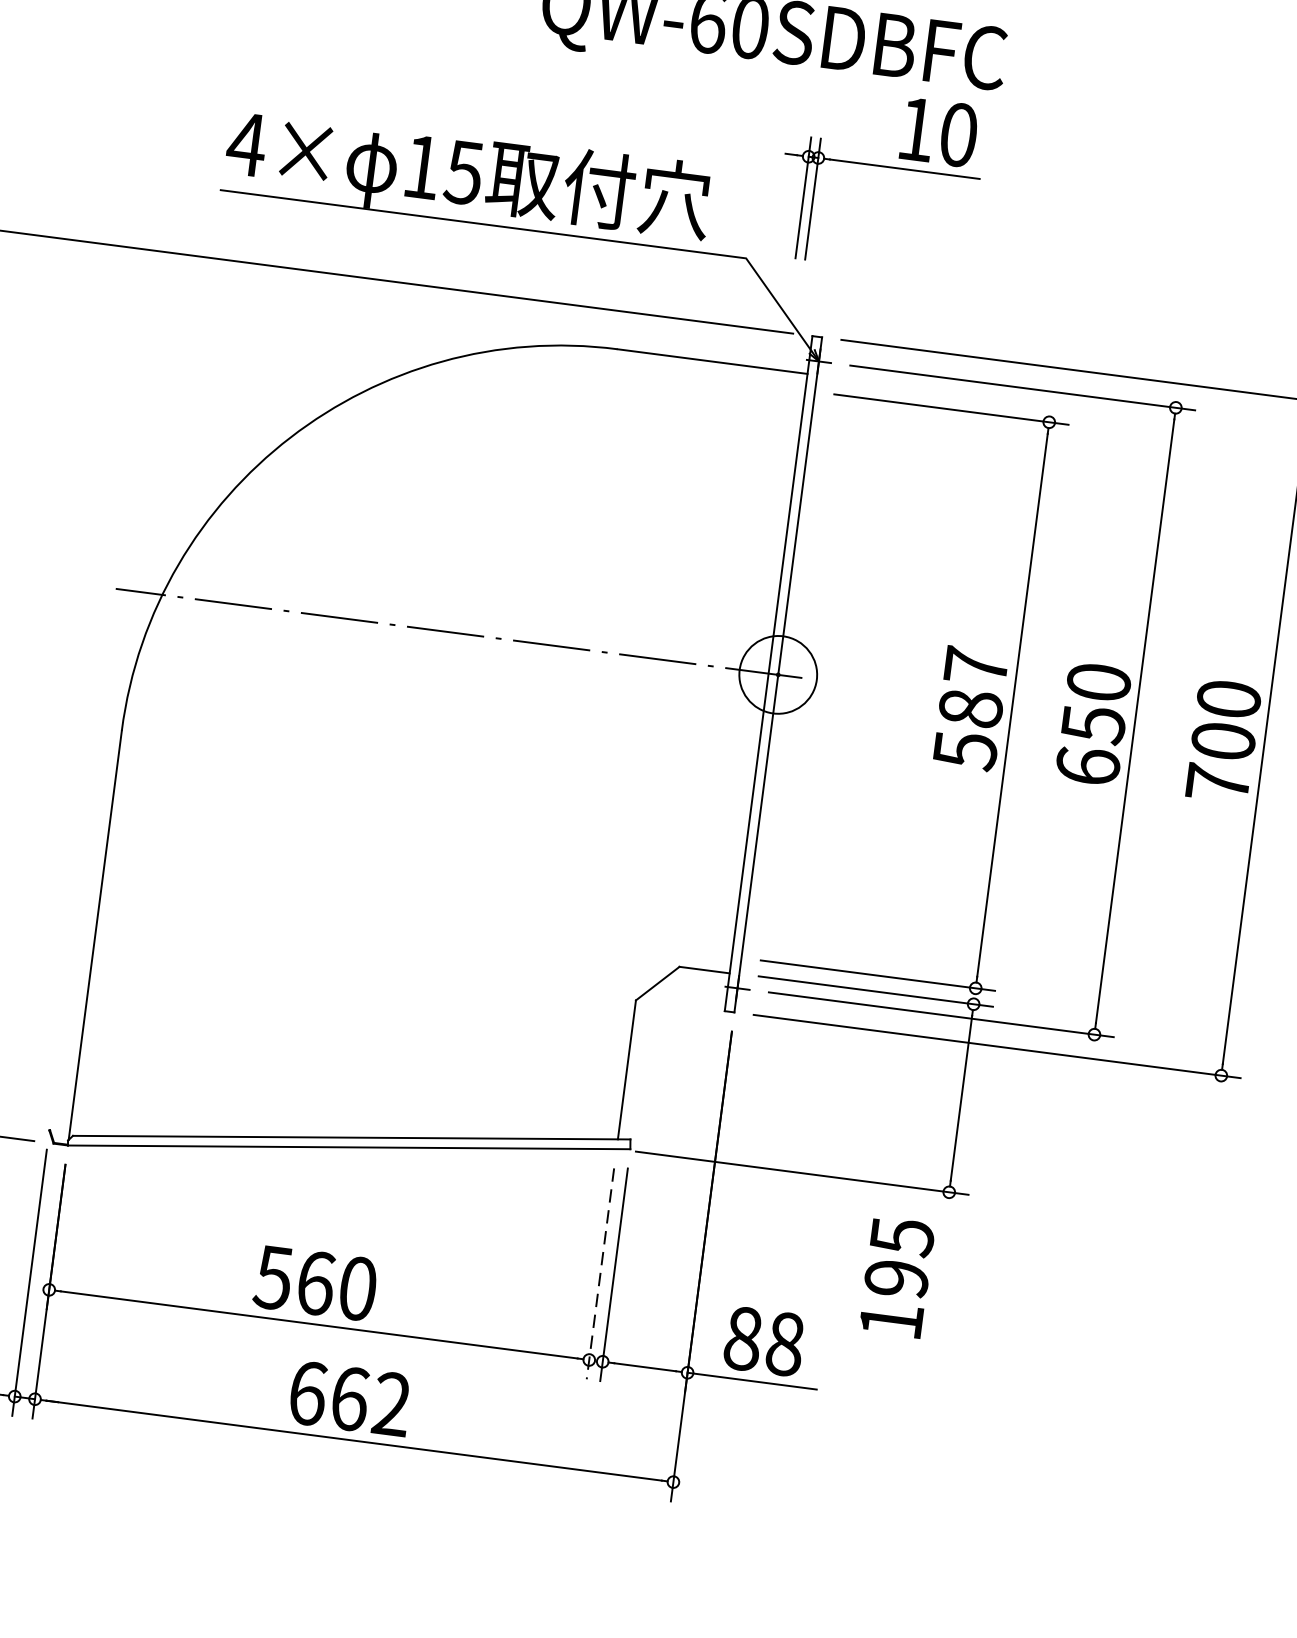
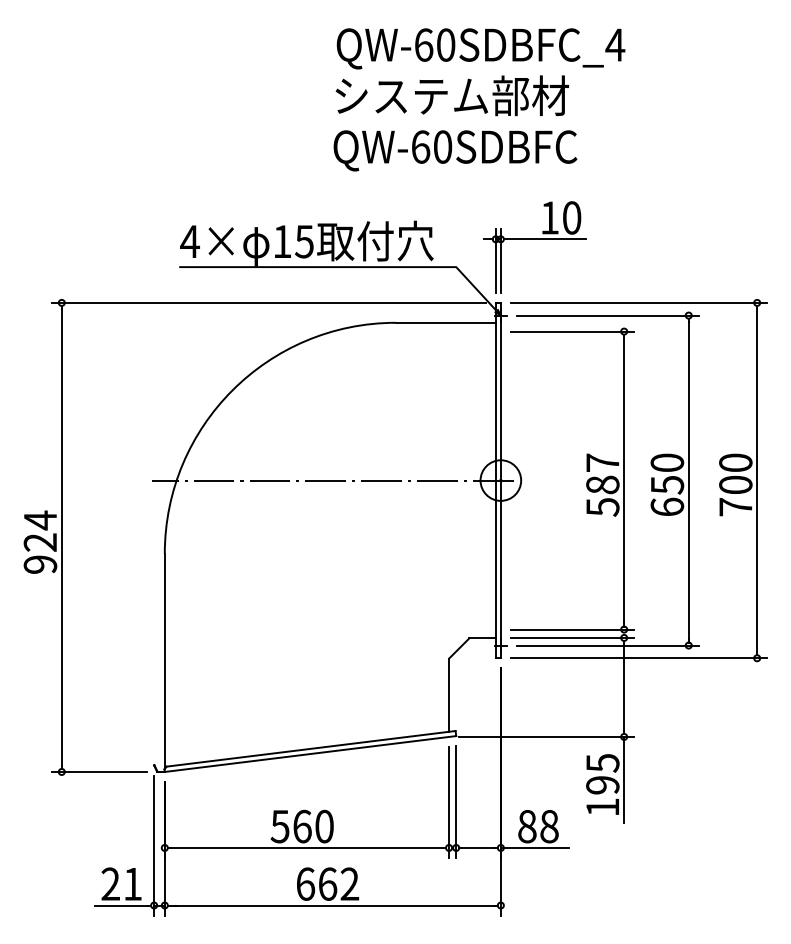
part: (882, 166) -> (534, 239), moved
line: (601, 1273) -> (449, 802), dashed -> solid
line: (939, 1273) -> (624, 779), added

